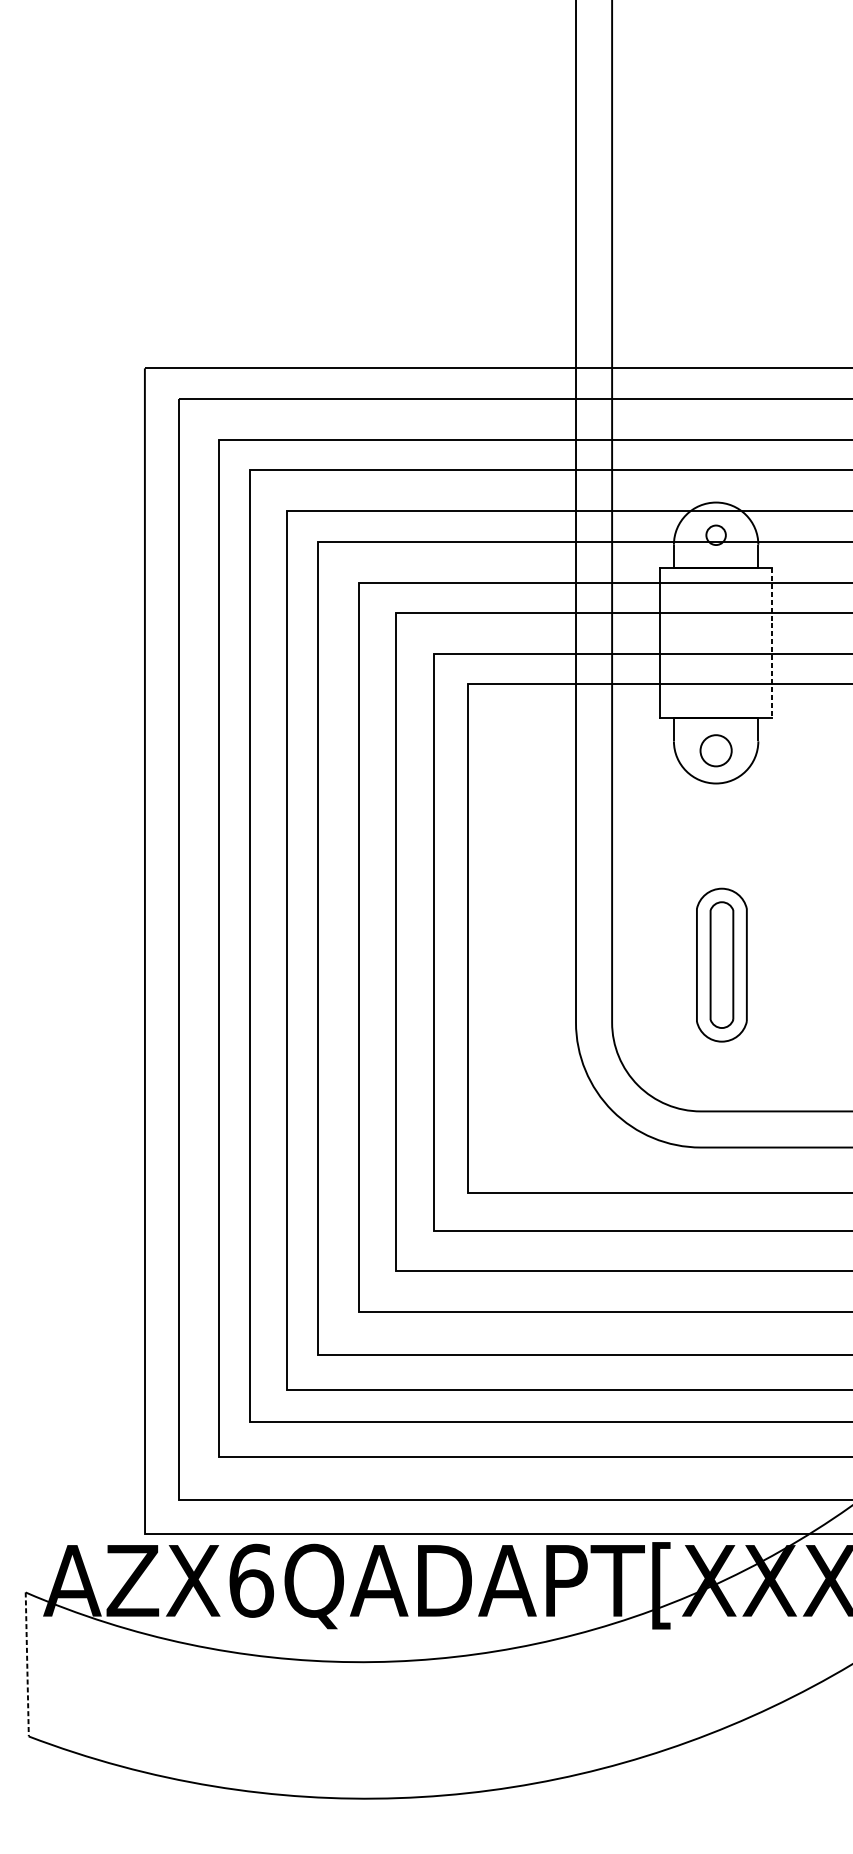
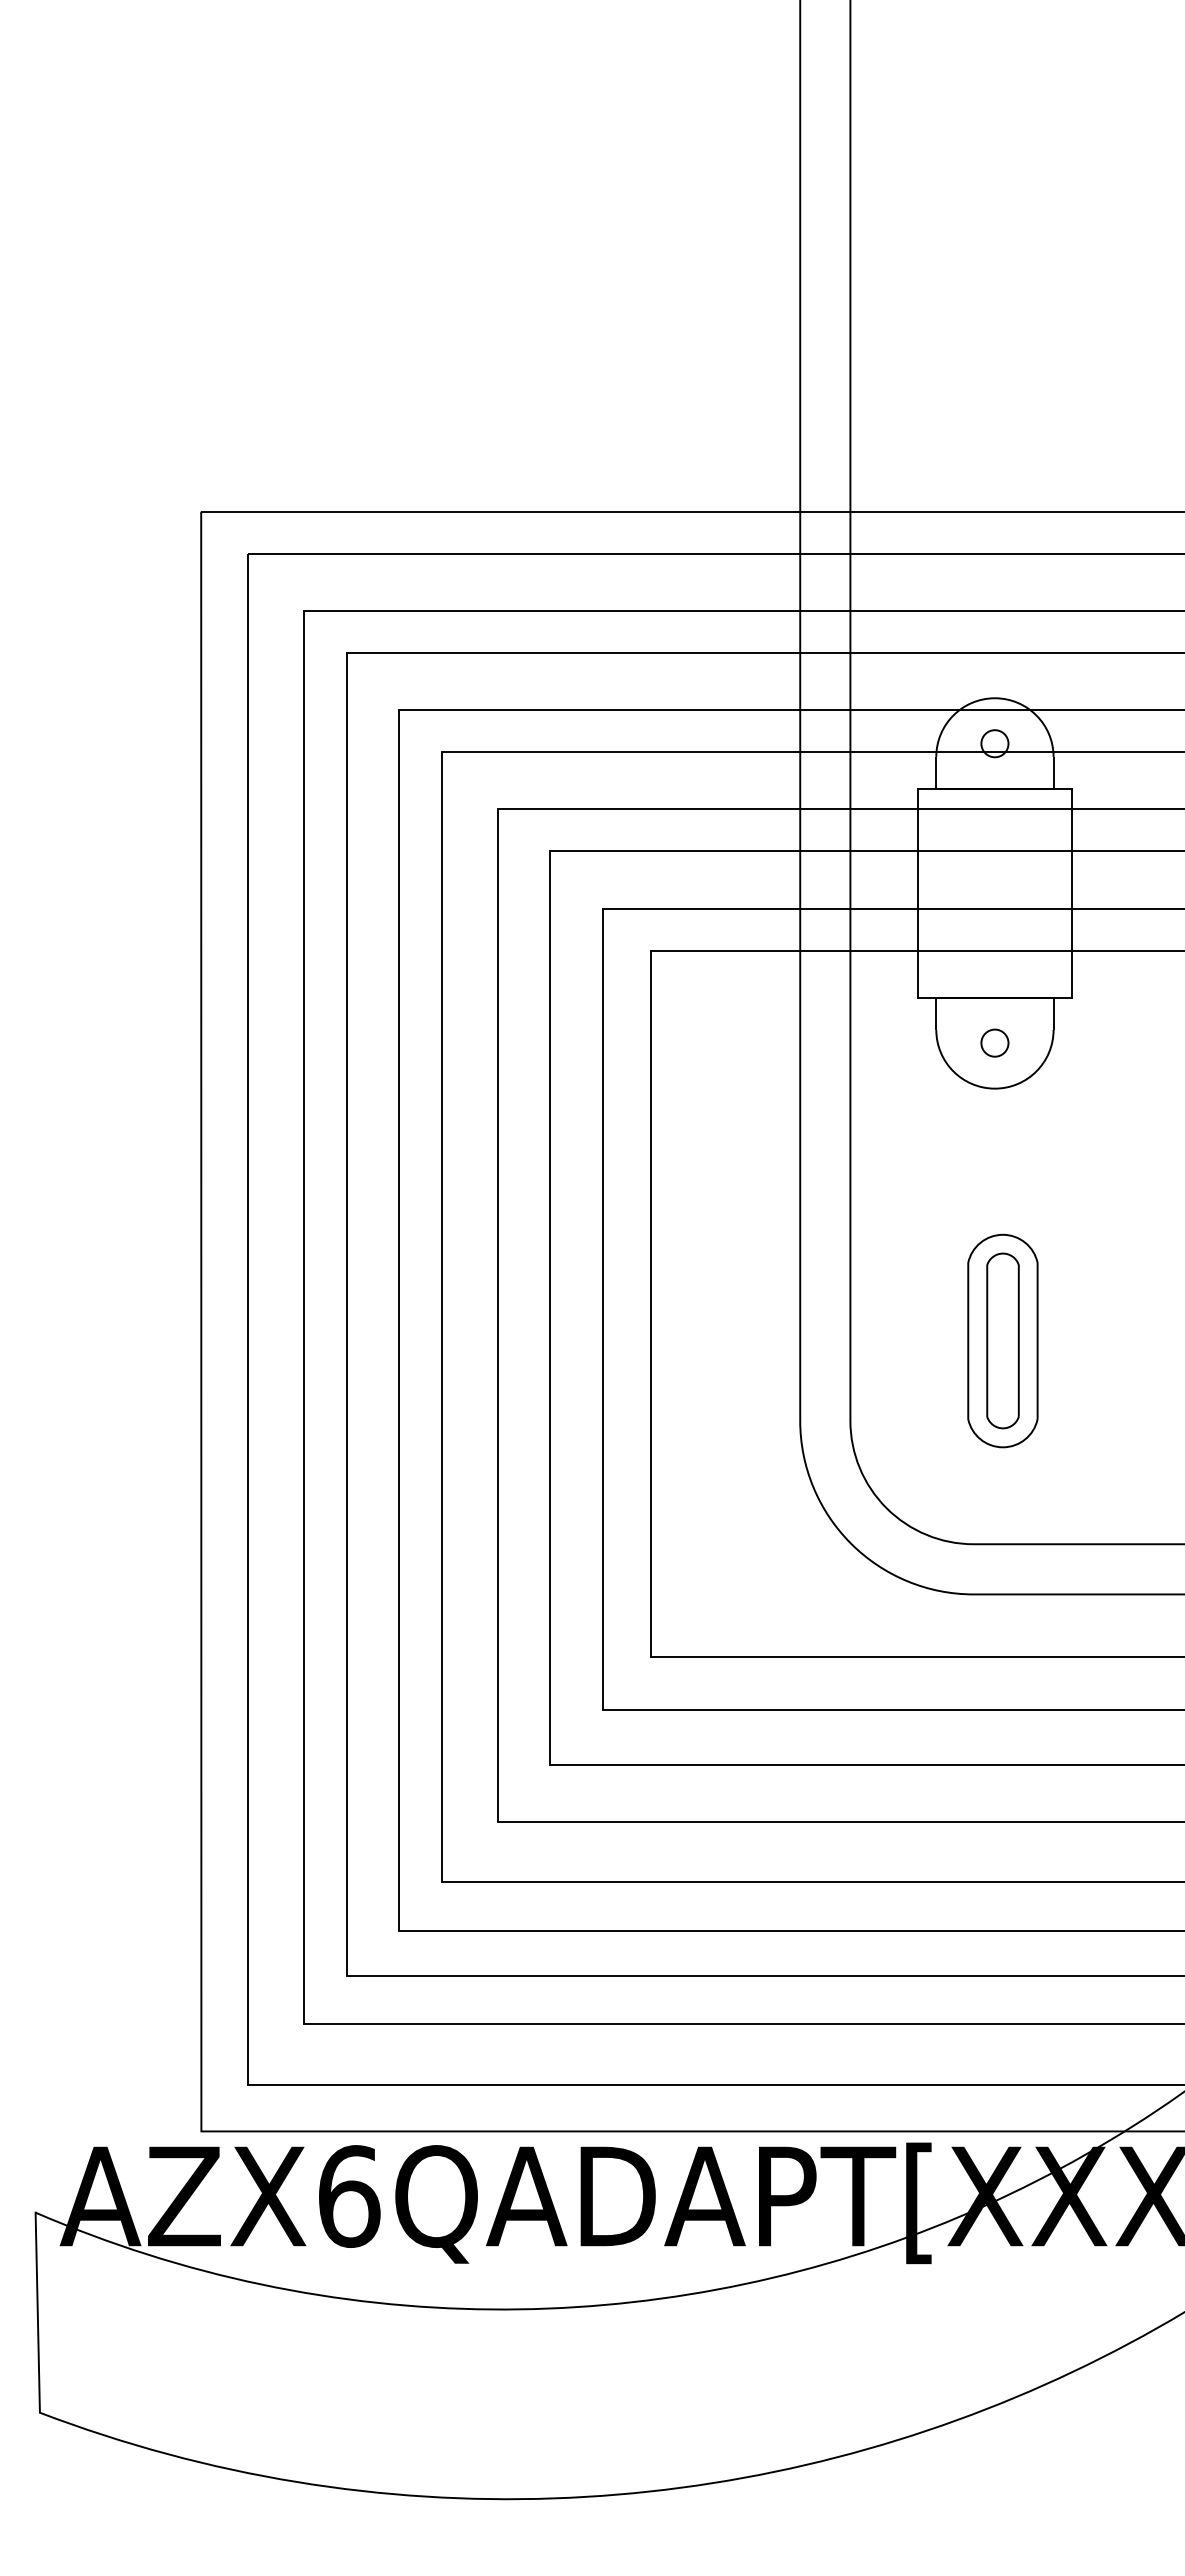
line: (771, 643) -> (1072, 893), dashed -> solid
circle: (715, 750) -> (994, 1042), size x0.62
line: (27, 1665) -> (37, 2313), dashed -> solid

